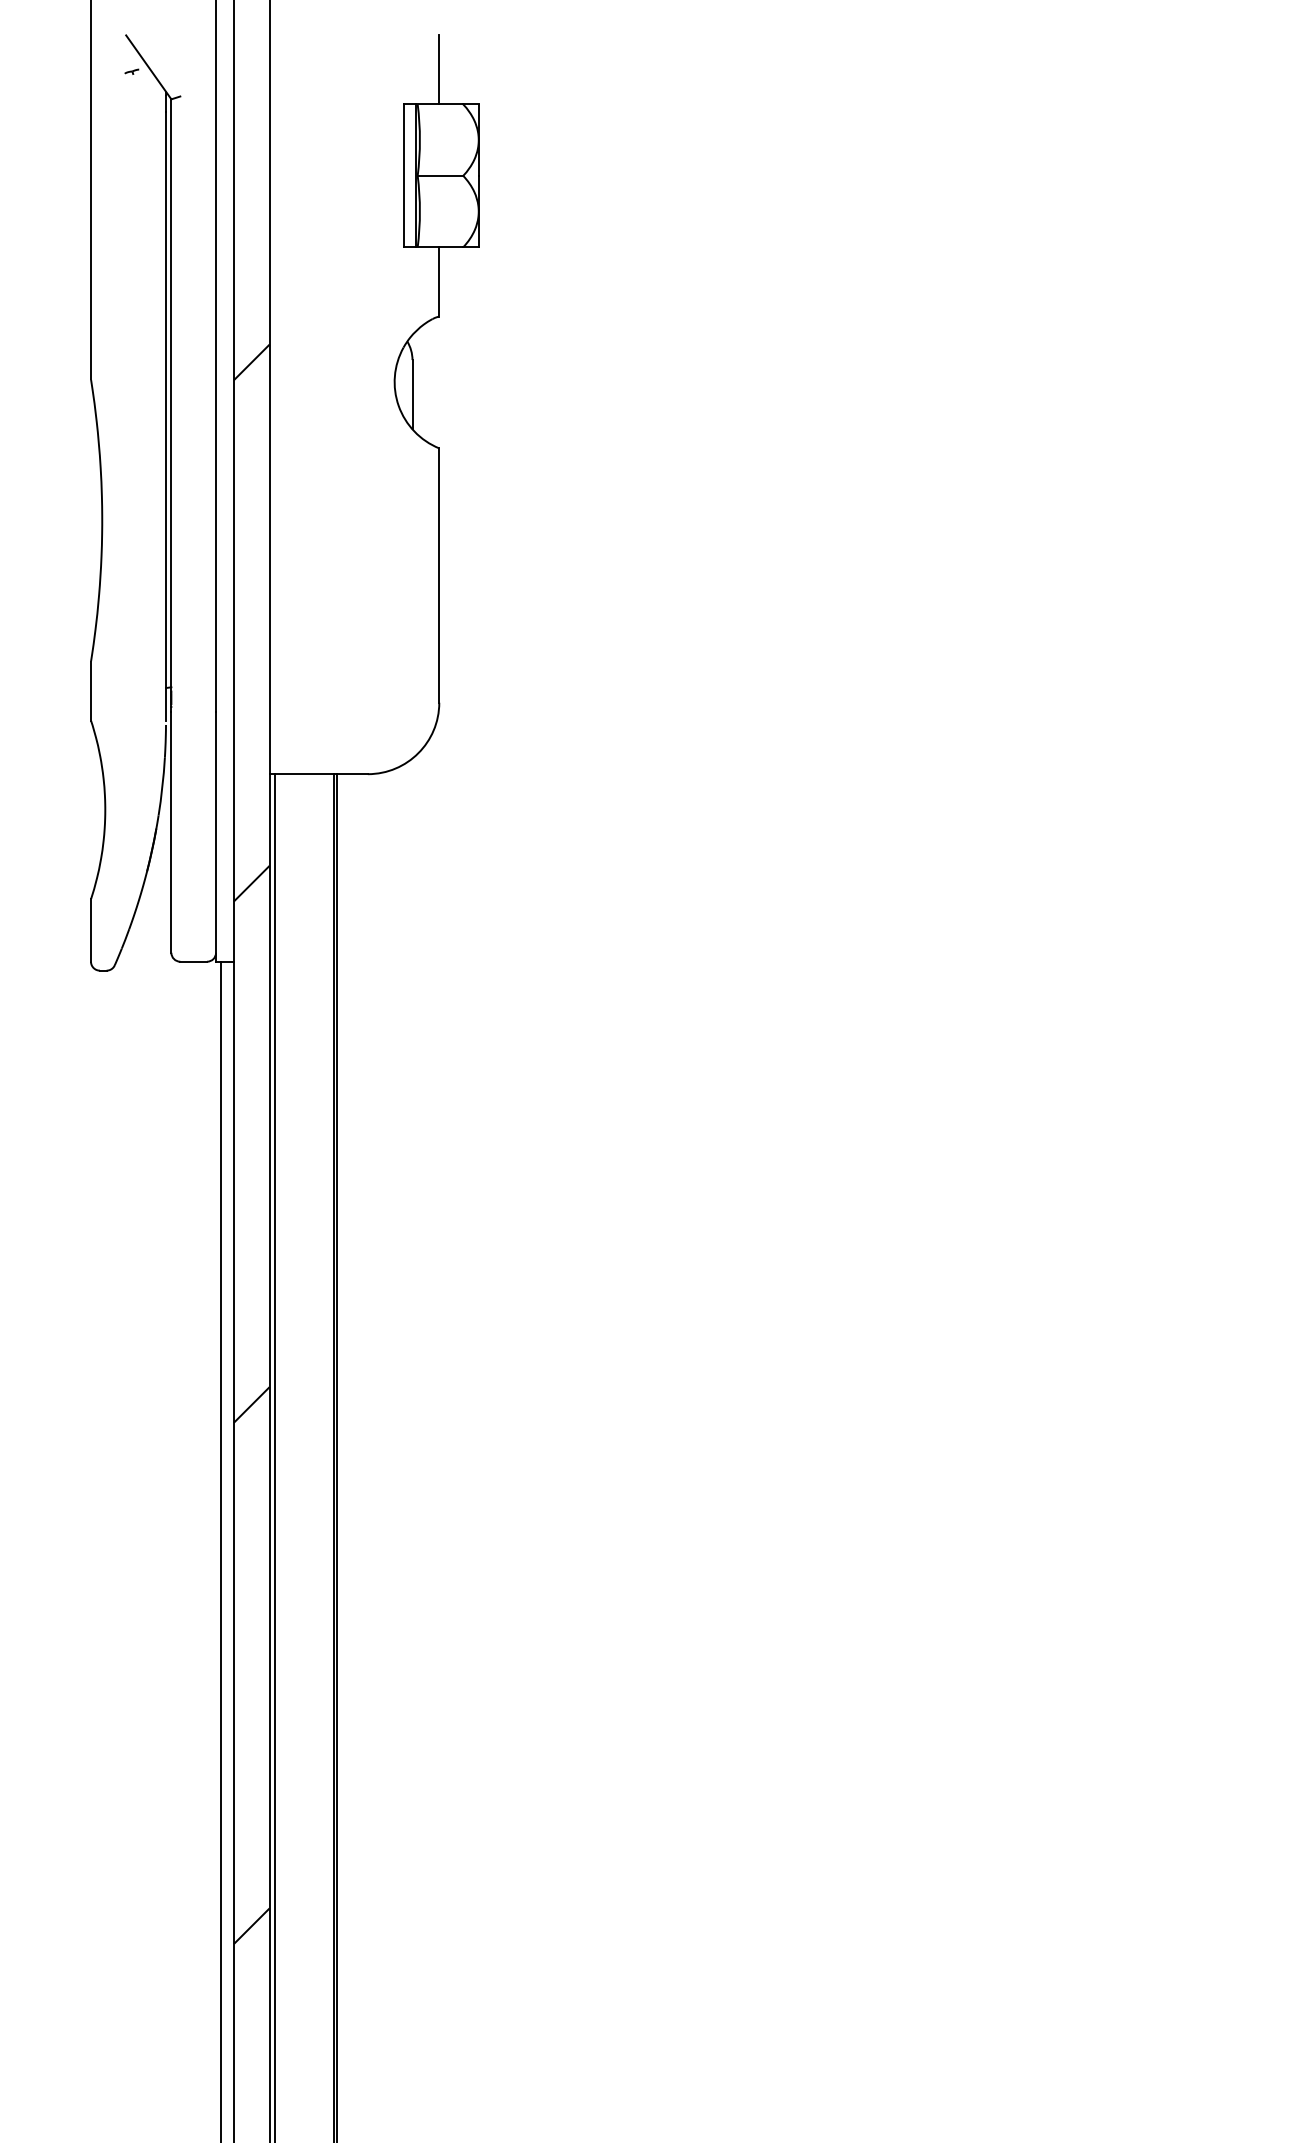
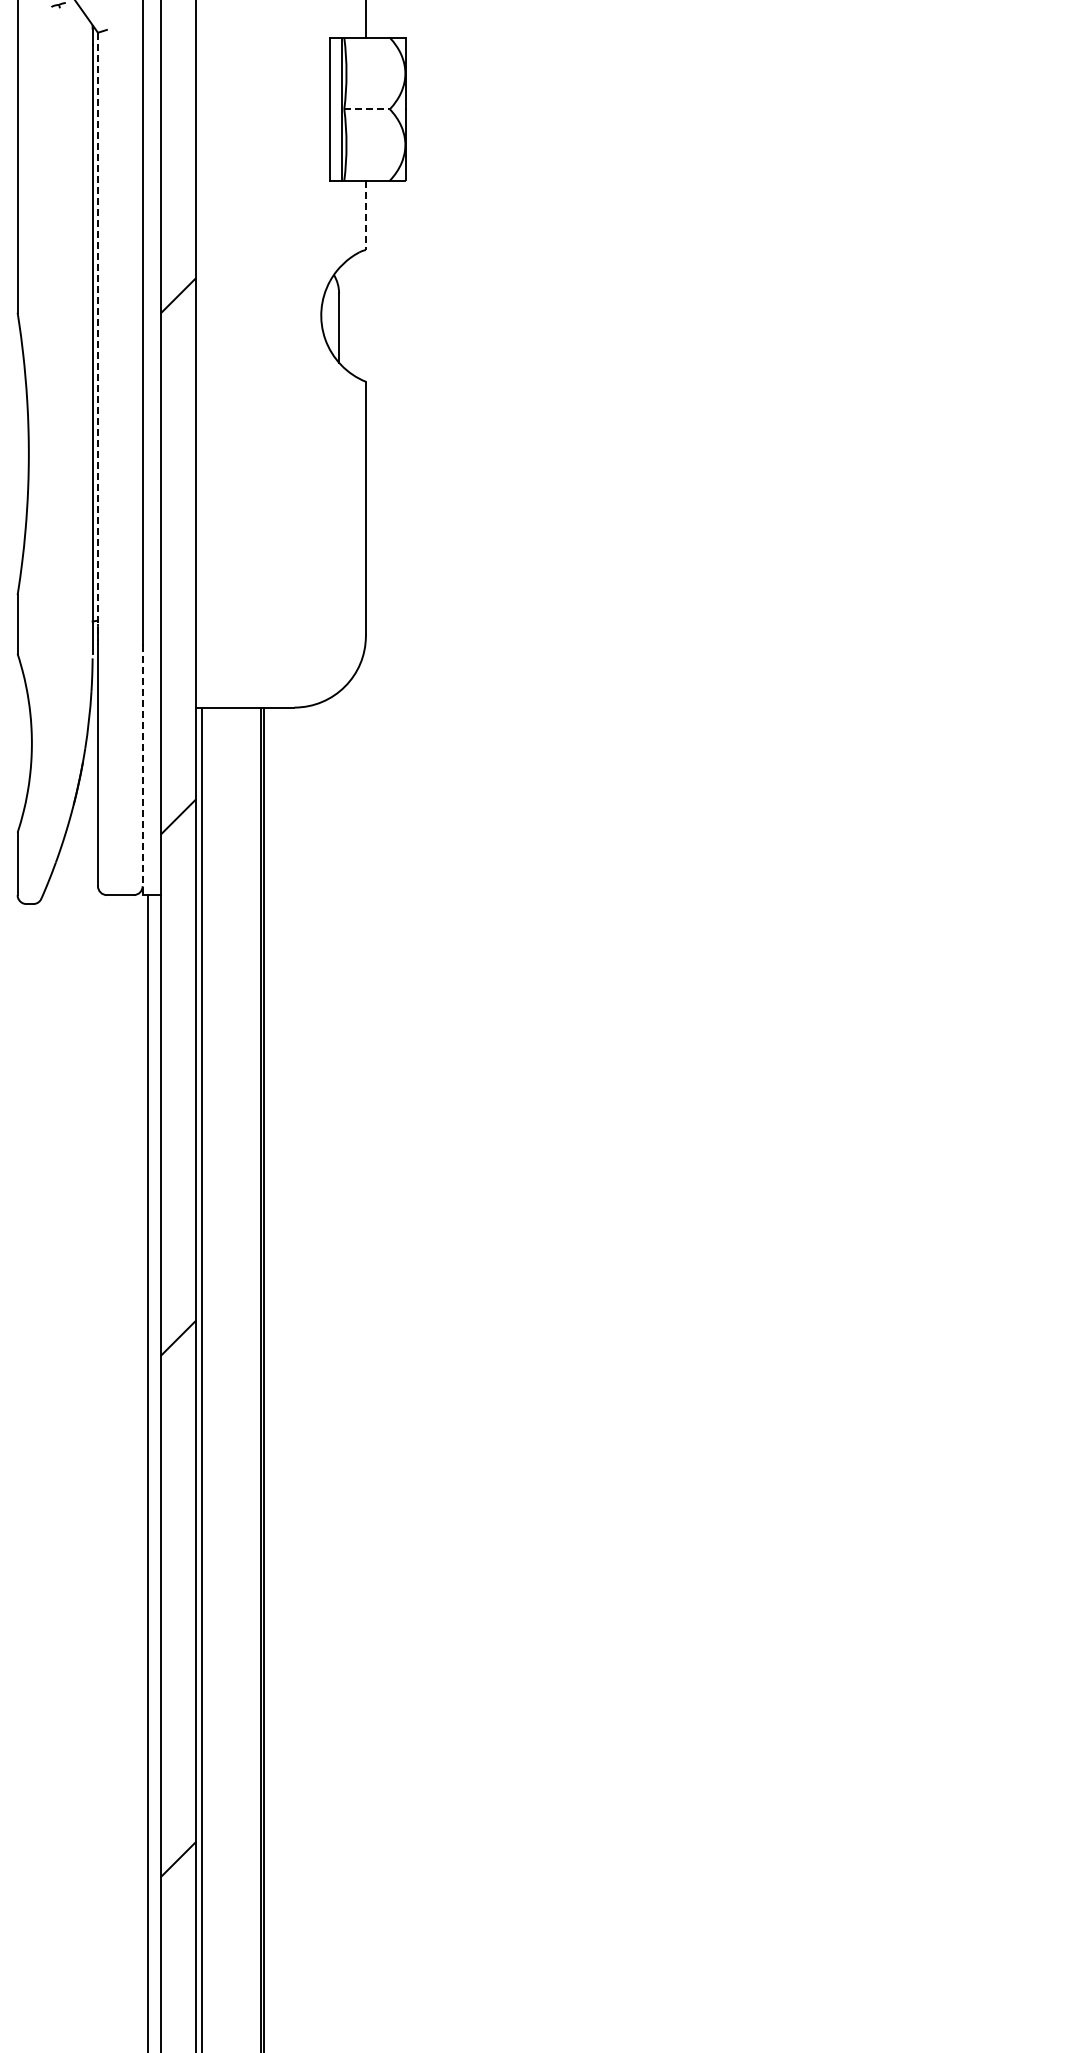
line: (440, 175) -> (367, 108), solid -> dashed
line: (439, 281) -> (366, 214), solid -> dashed
line: (171, 406) -> (98, 339), solid -> dashed
line: (216, 837) -> (143, 770), solid -> dashed

